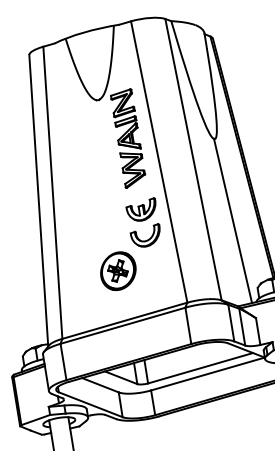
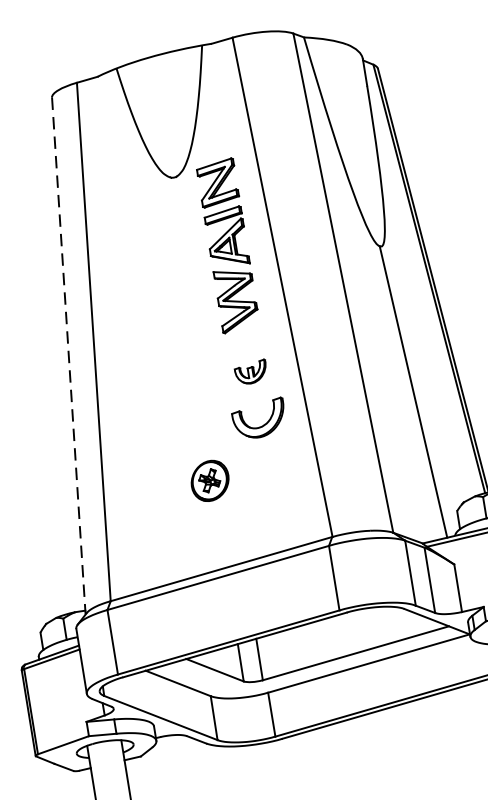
line: (38, 200) -> (68, 355), solid -> dashed
part: (140, 209) -> (249, 371), size x0.6
part: (118, 270) -> (210, 479), size x0.6

